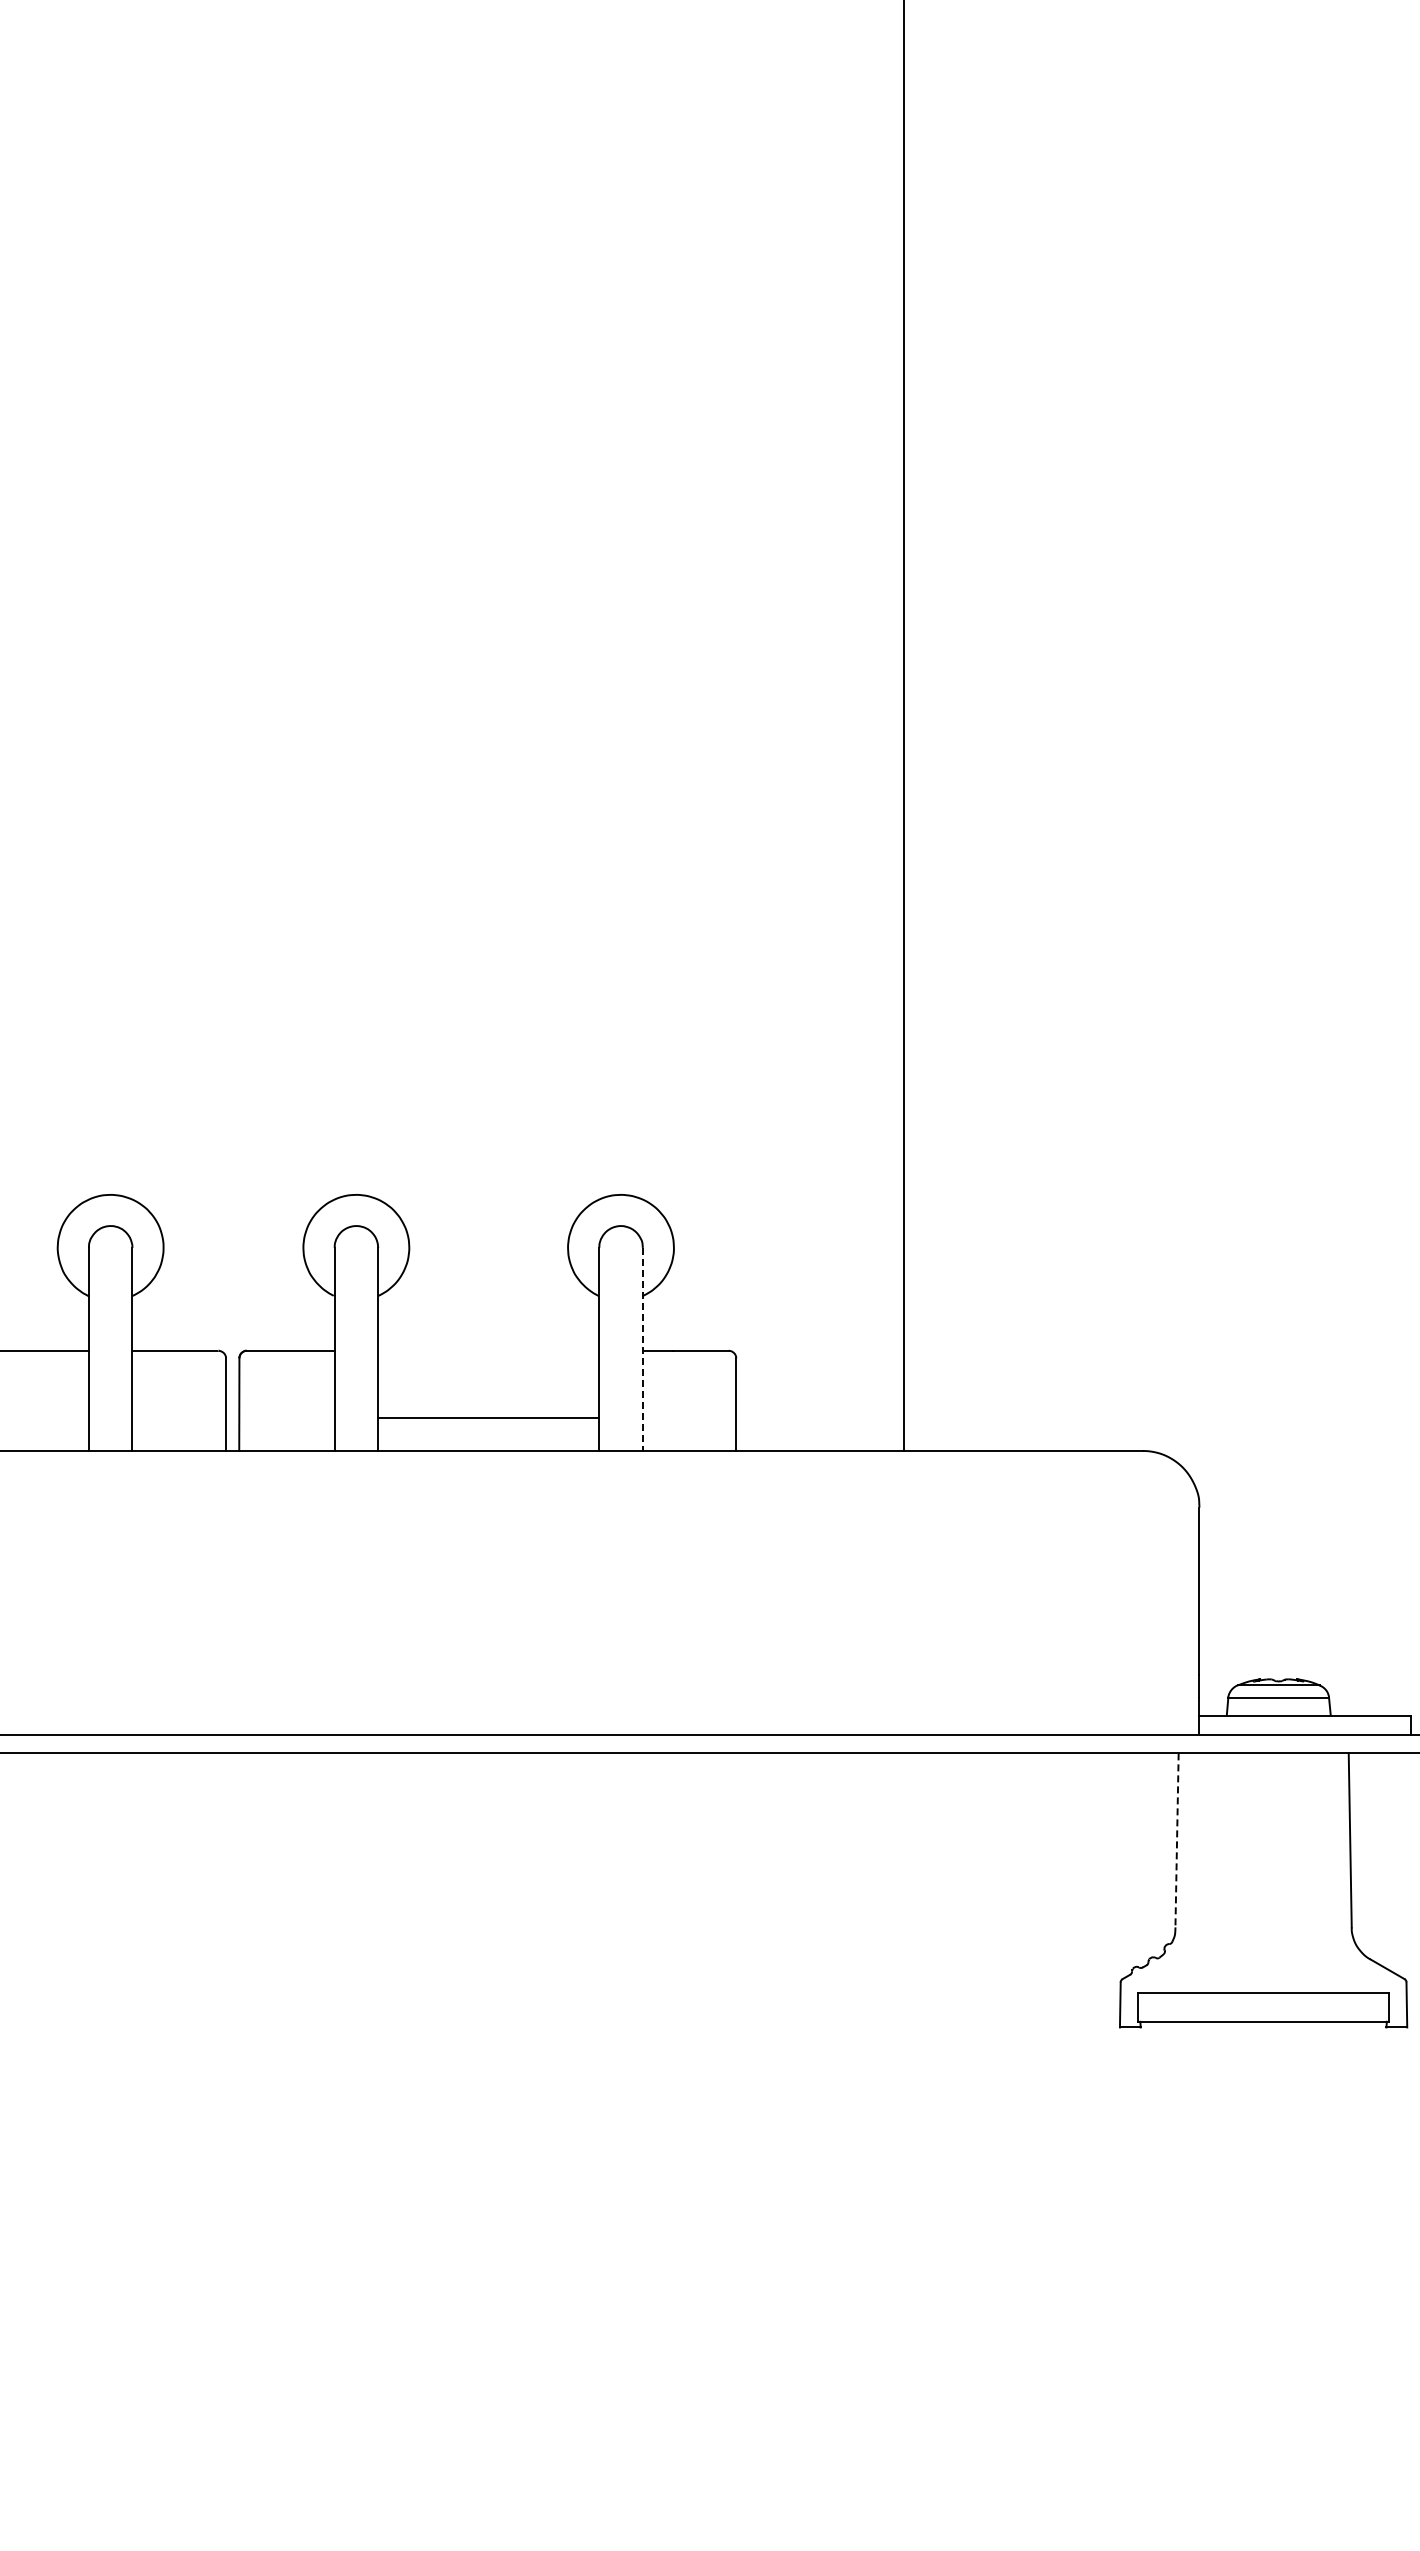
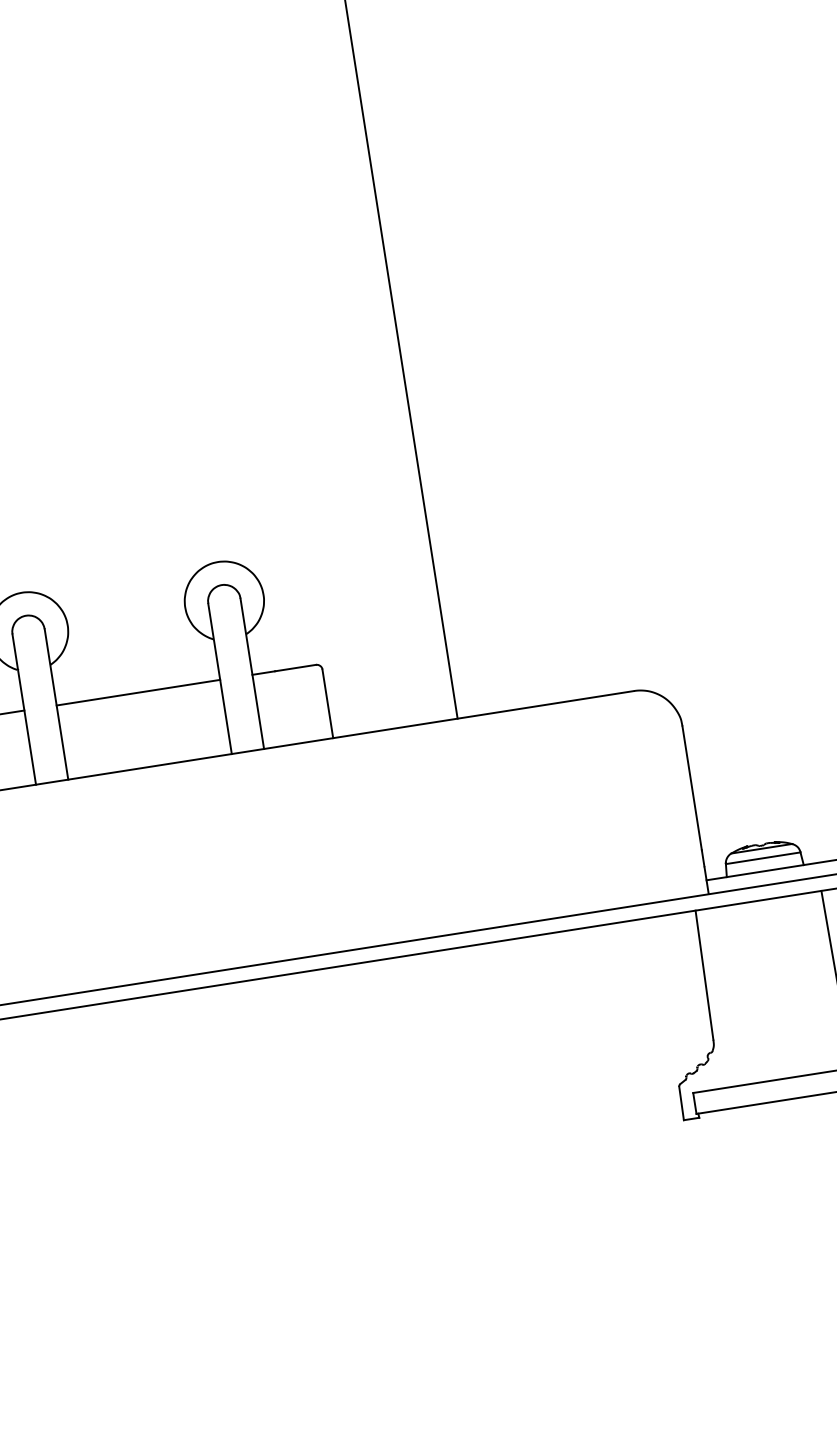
line: (642, 1349) -> (252, 673), dashed -> solid
line: (488, 1417) -> (138, 692), moved
line: (1177, 1840) -> (704, 975), dashed -> solid

